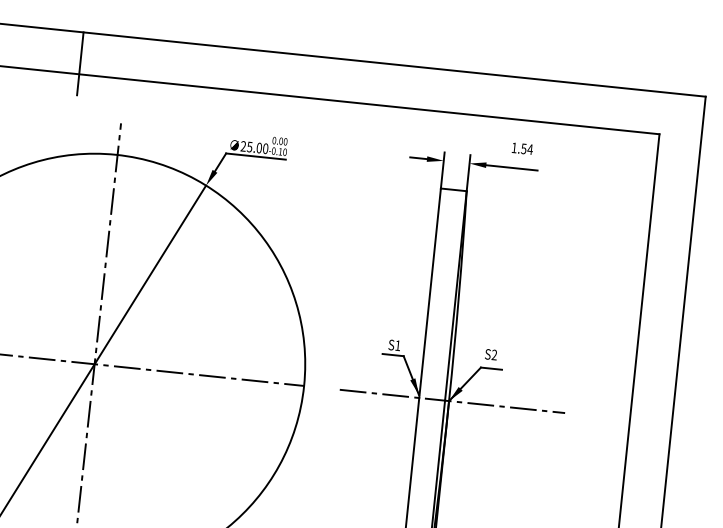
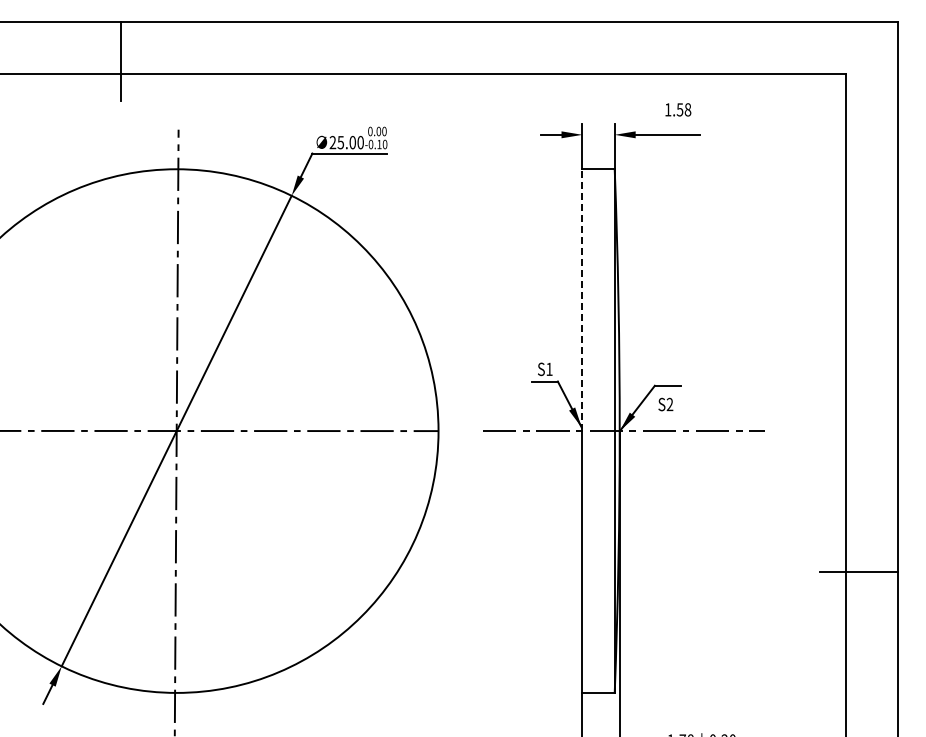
text: (529, 149) -> (687, 109), 1.54 -> 1.58
line: (430, 293) -> (582, 300), solid -> dashed
text: (490, 354) -> (665, 404), moved

